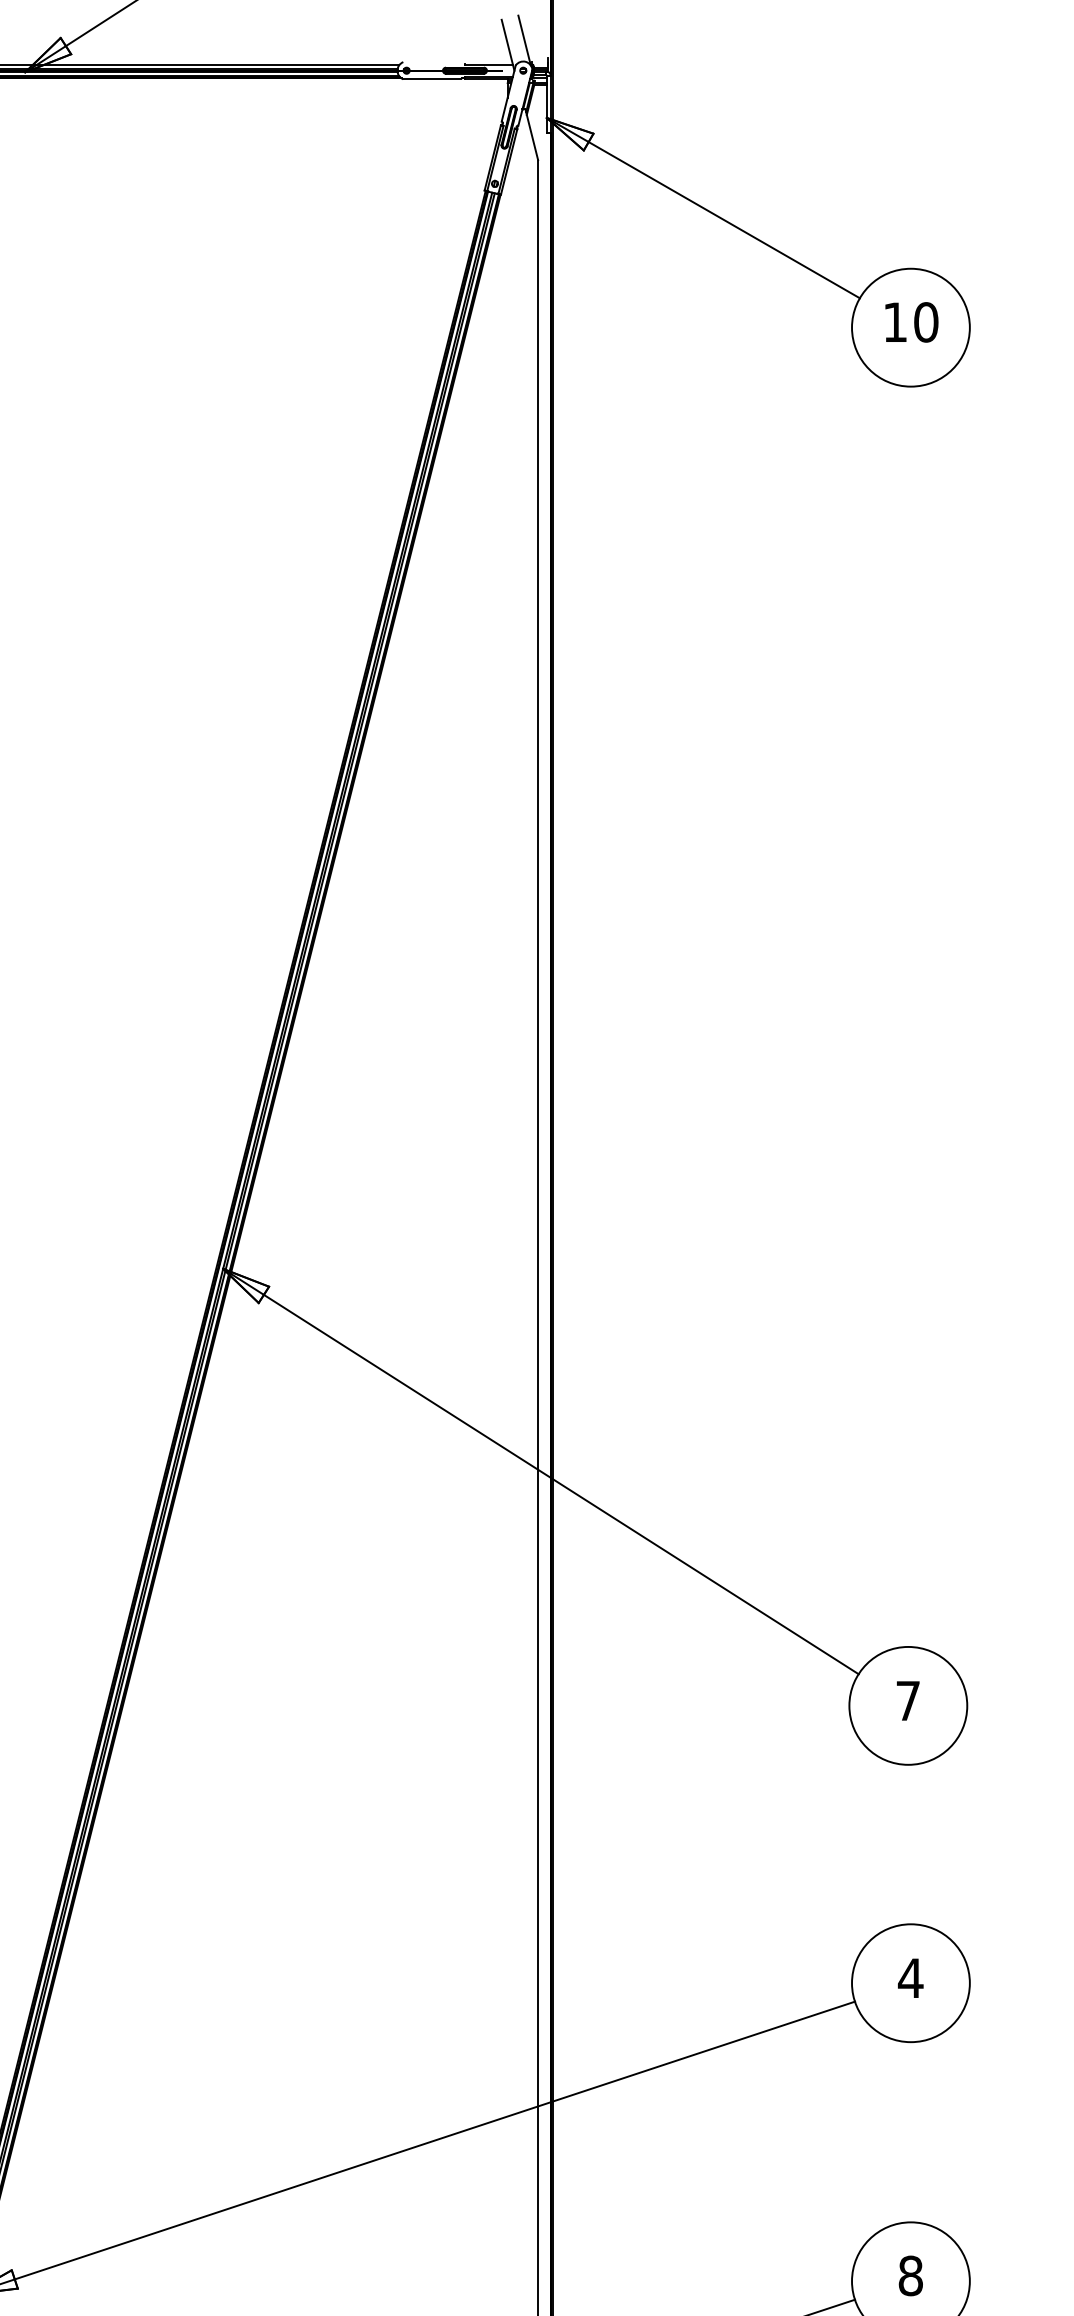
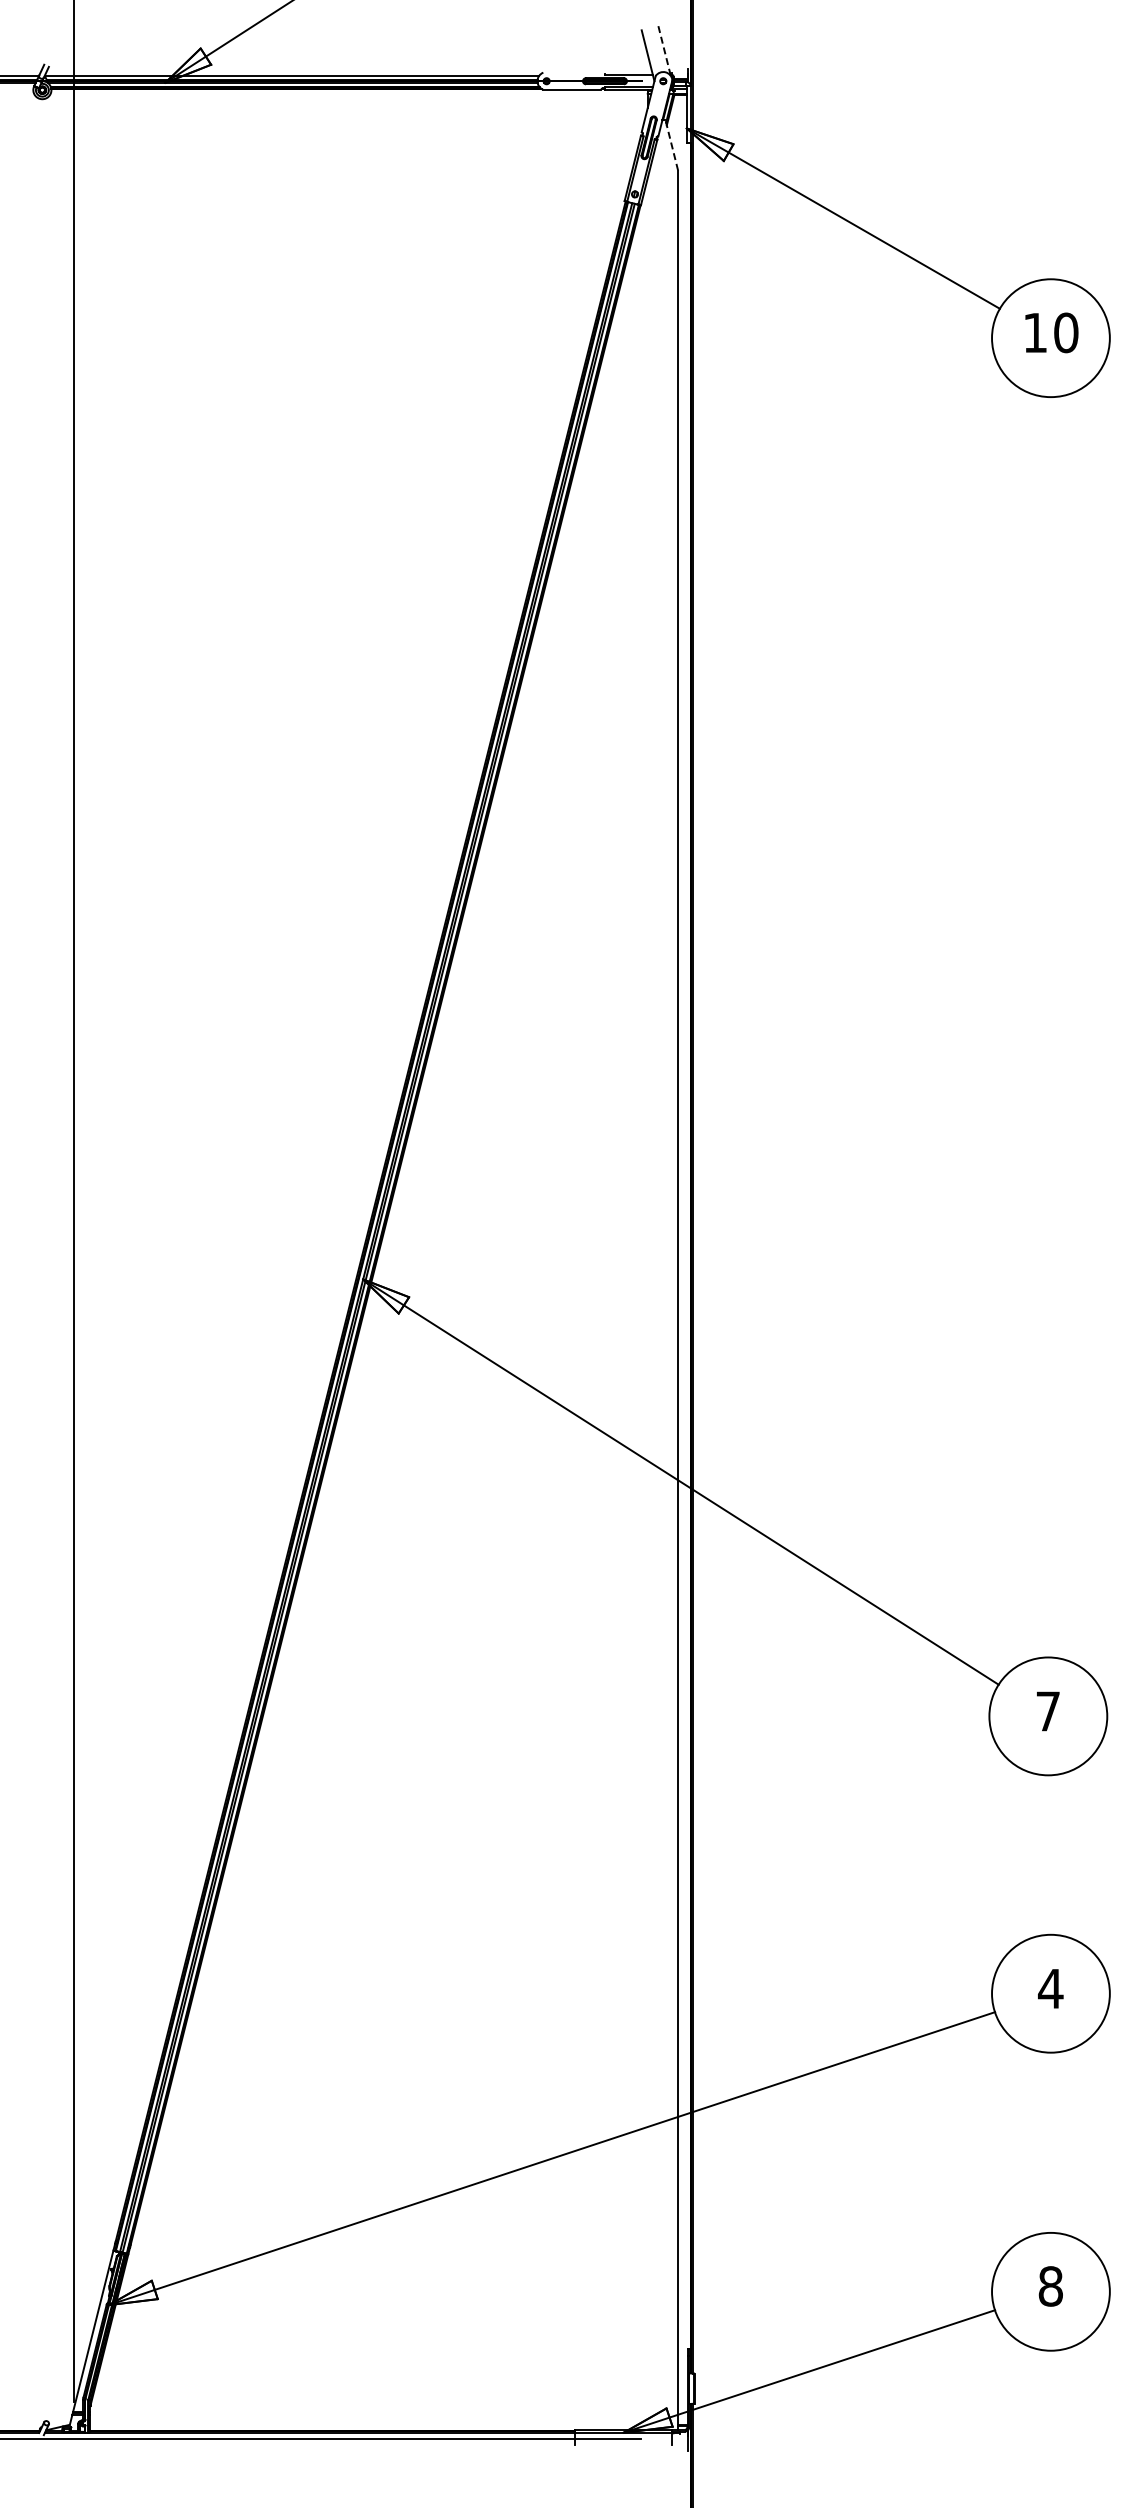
line: (524, 40) -> (664, 51), solid -> dashed
line: (531, 133) -> (671, 144), solid -> dashed

